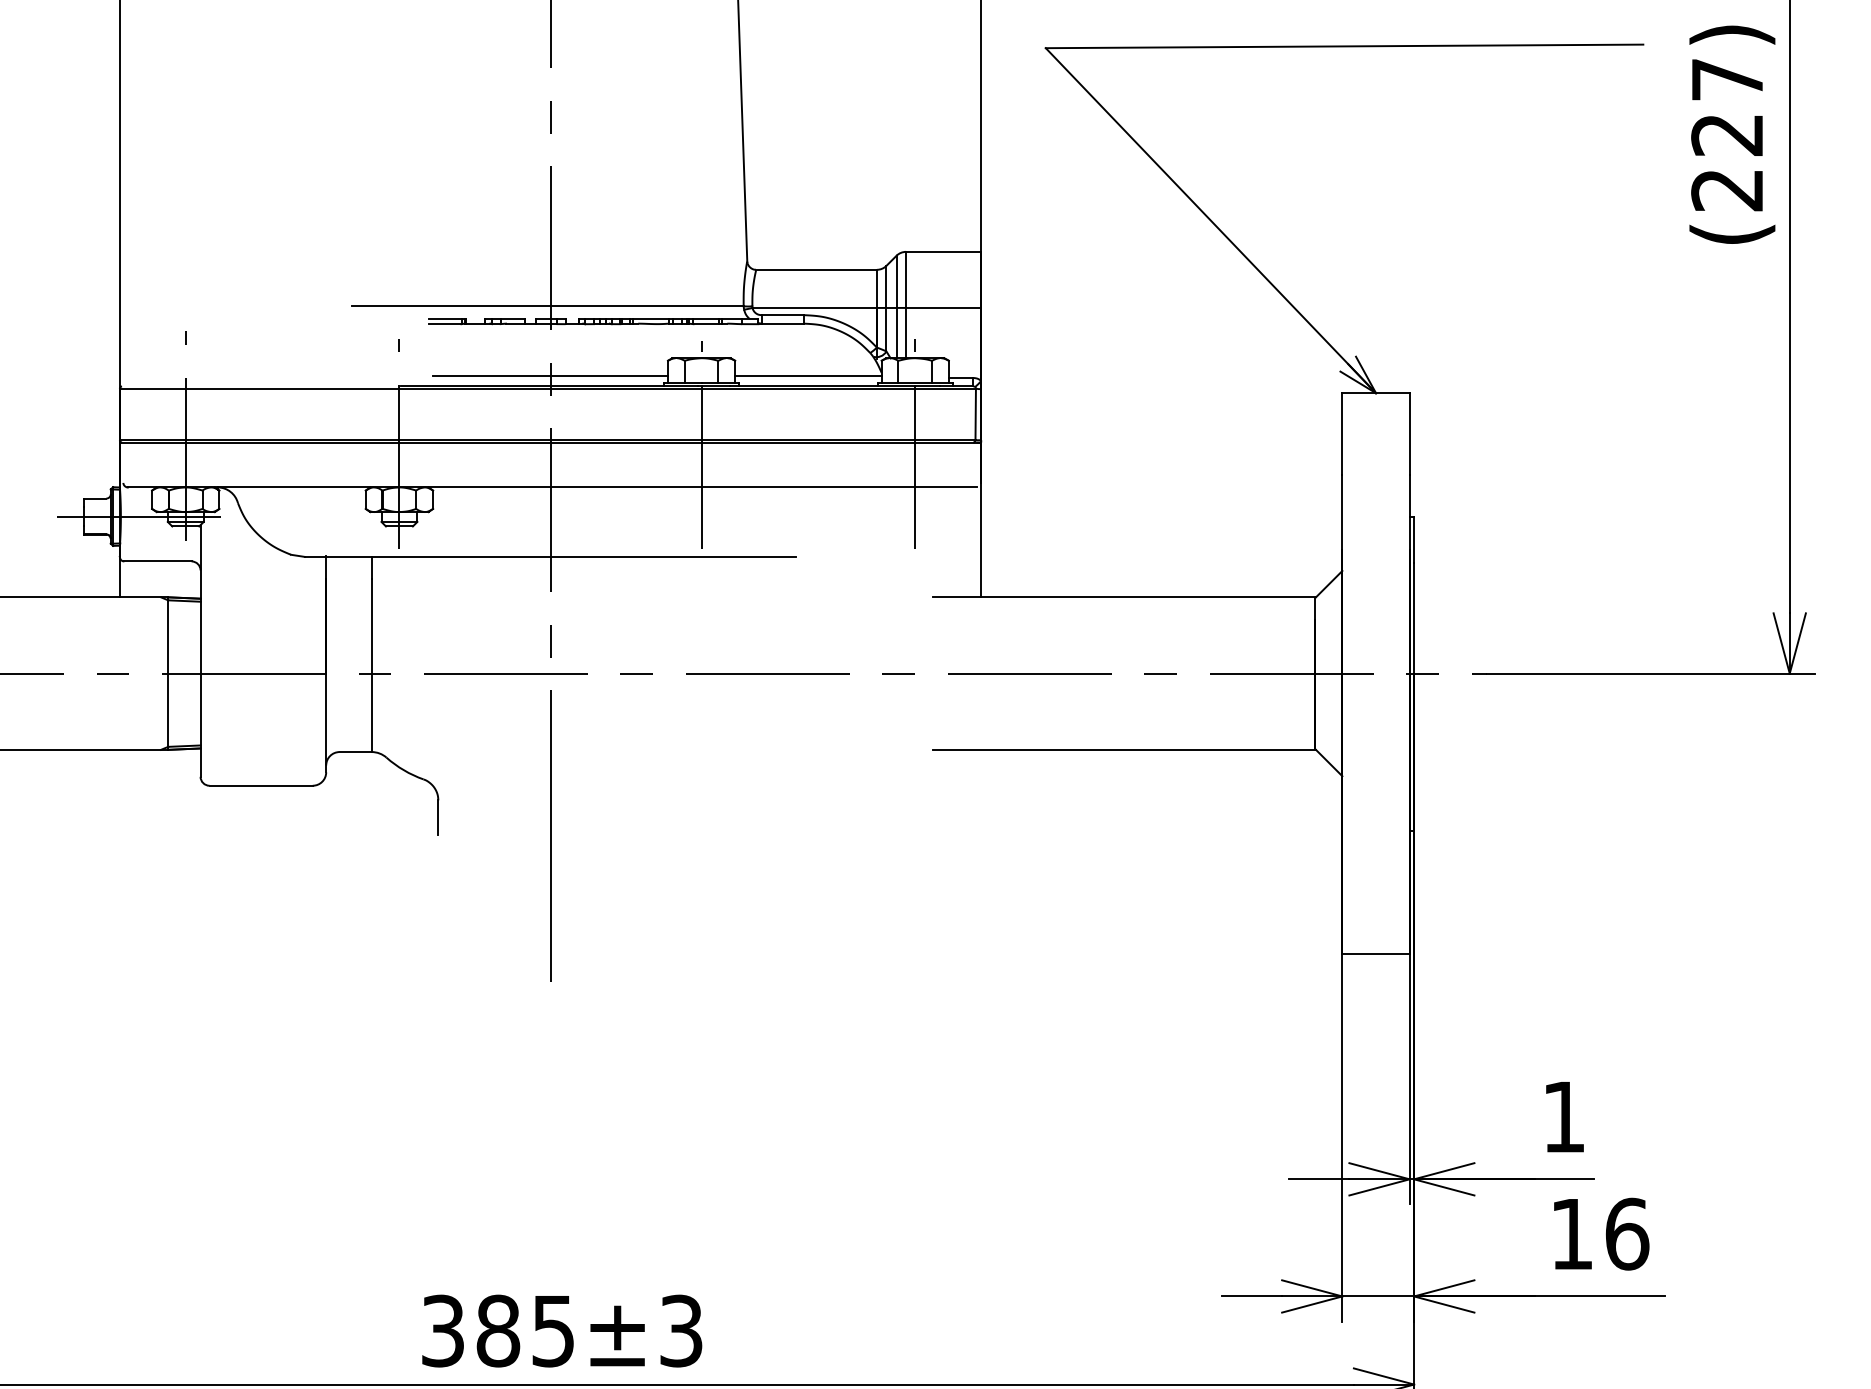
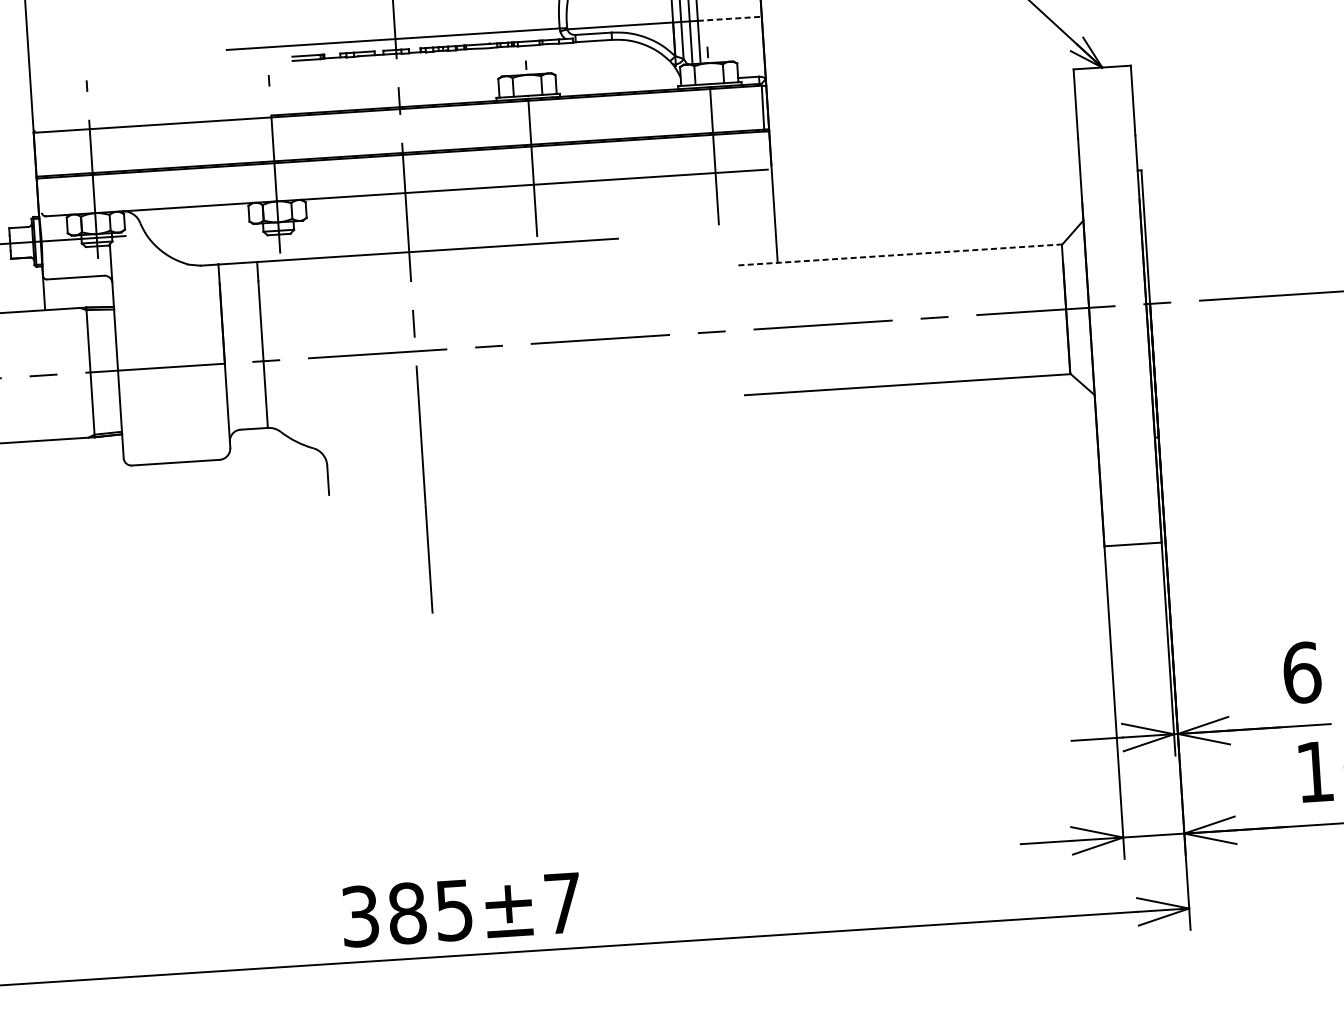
line: (943, 307) -> (729, 18), solid -> dashed
line: (550, 375) -> (399, 97), removed
line: (808, 375) -> (618, 83), removed
line: (1124, 597) -> (899, 255), solid -> dashed
text: (1564, 1116) -> (1302, 672), 1 -> 6
text: (681, 1330) -> (563, 902), 385±3 -> 385±7

